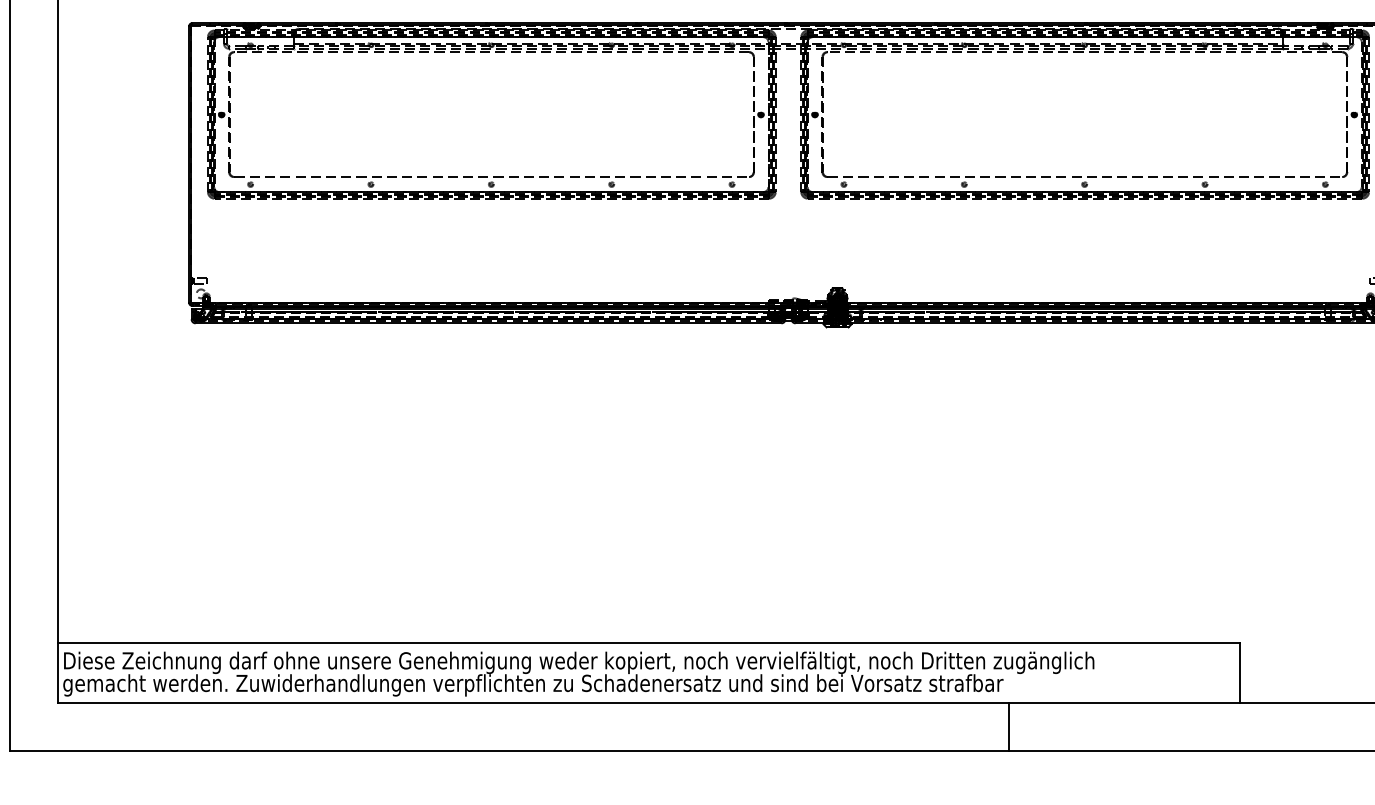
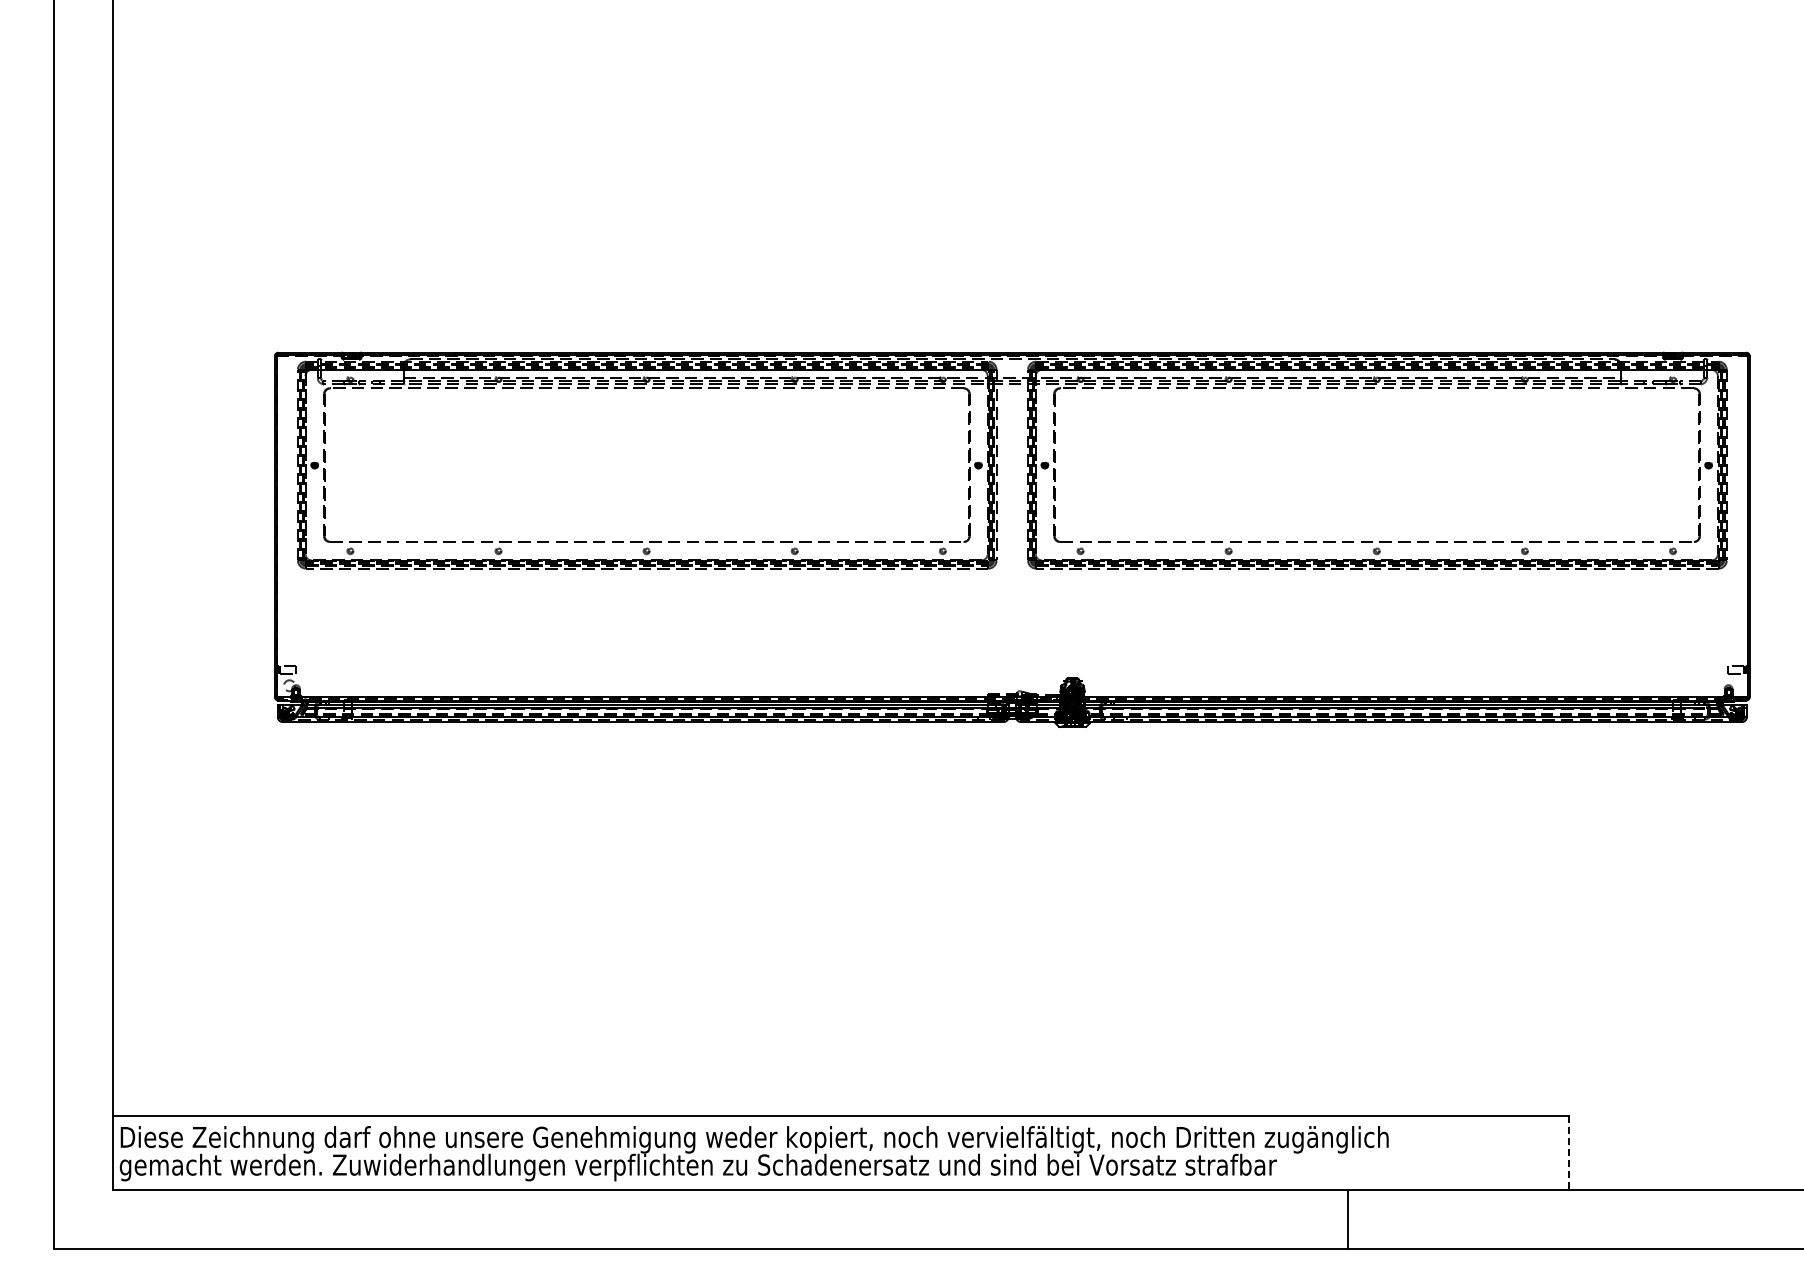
line: (1240, 673) -> (1568, 1152), solid -> dashed
line: (1008, 726) -> (1348, 1218), moved

